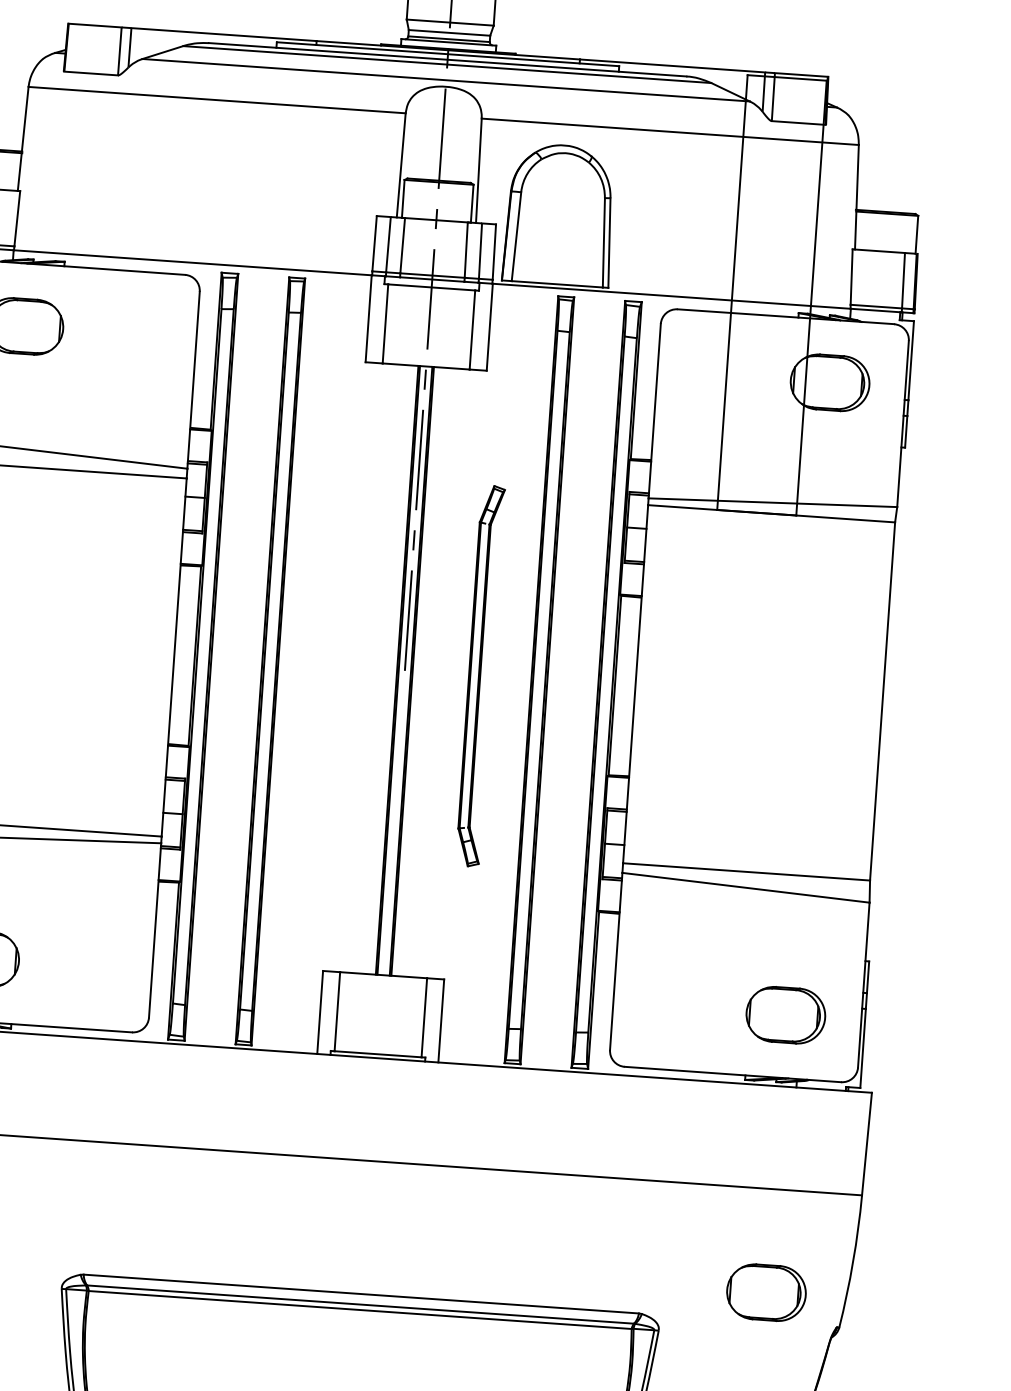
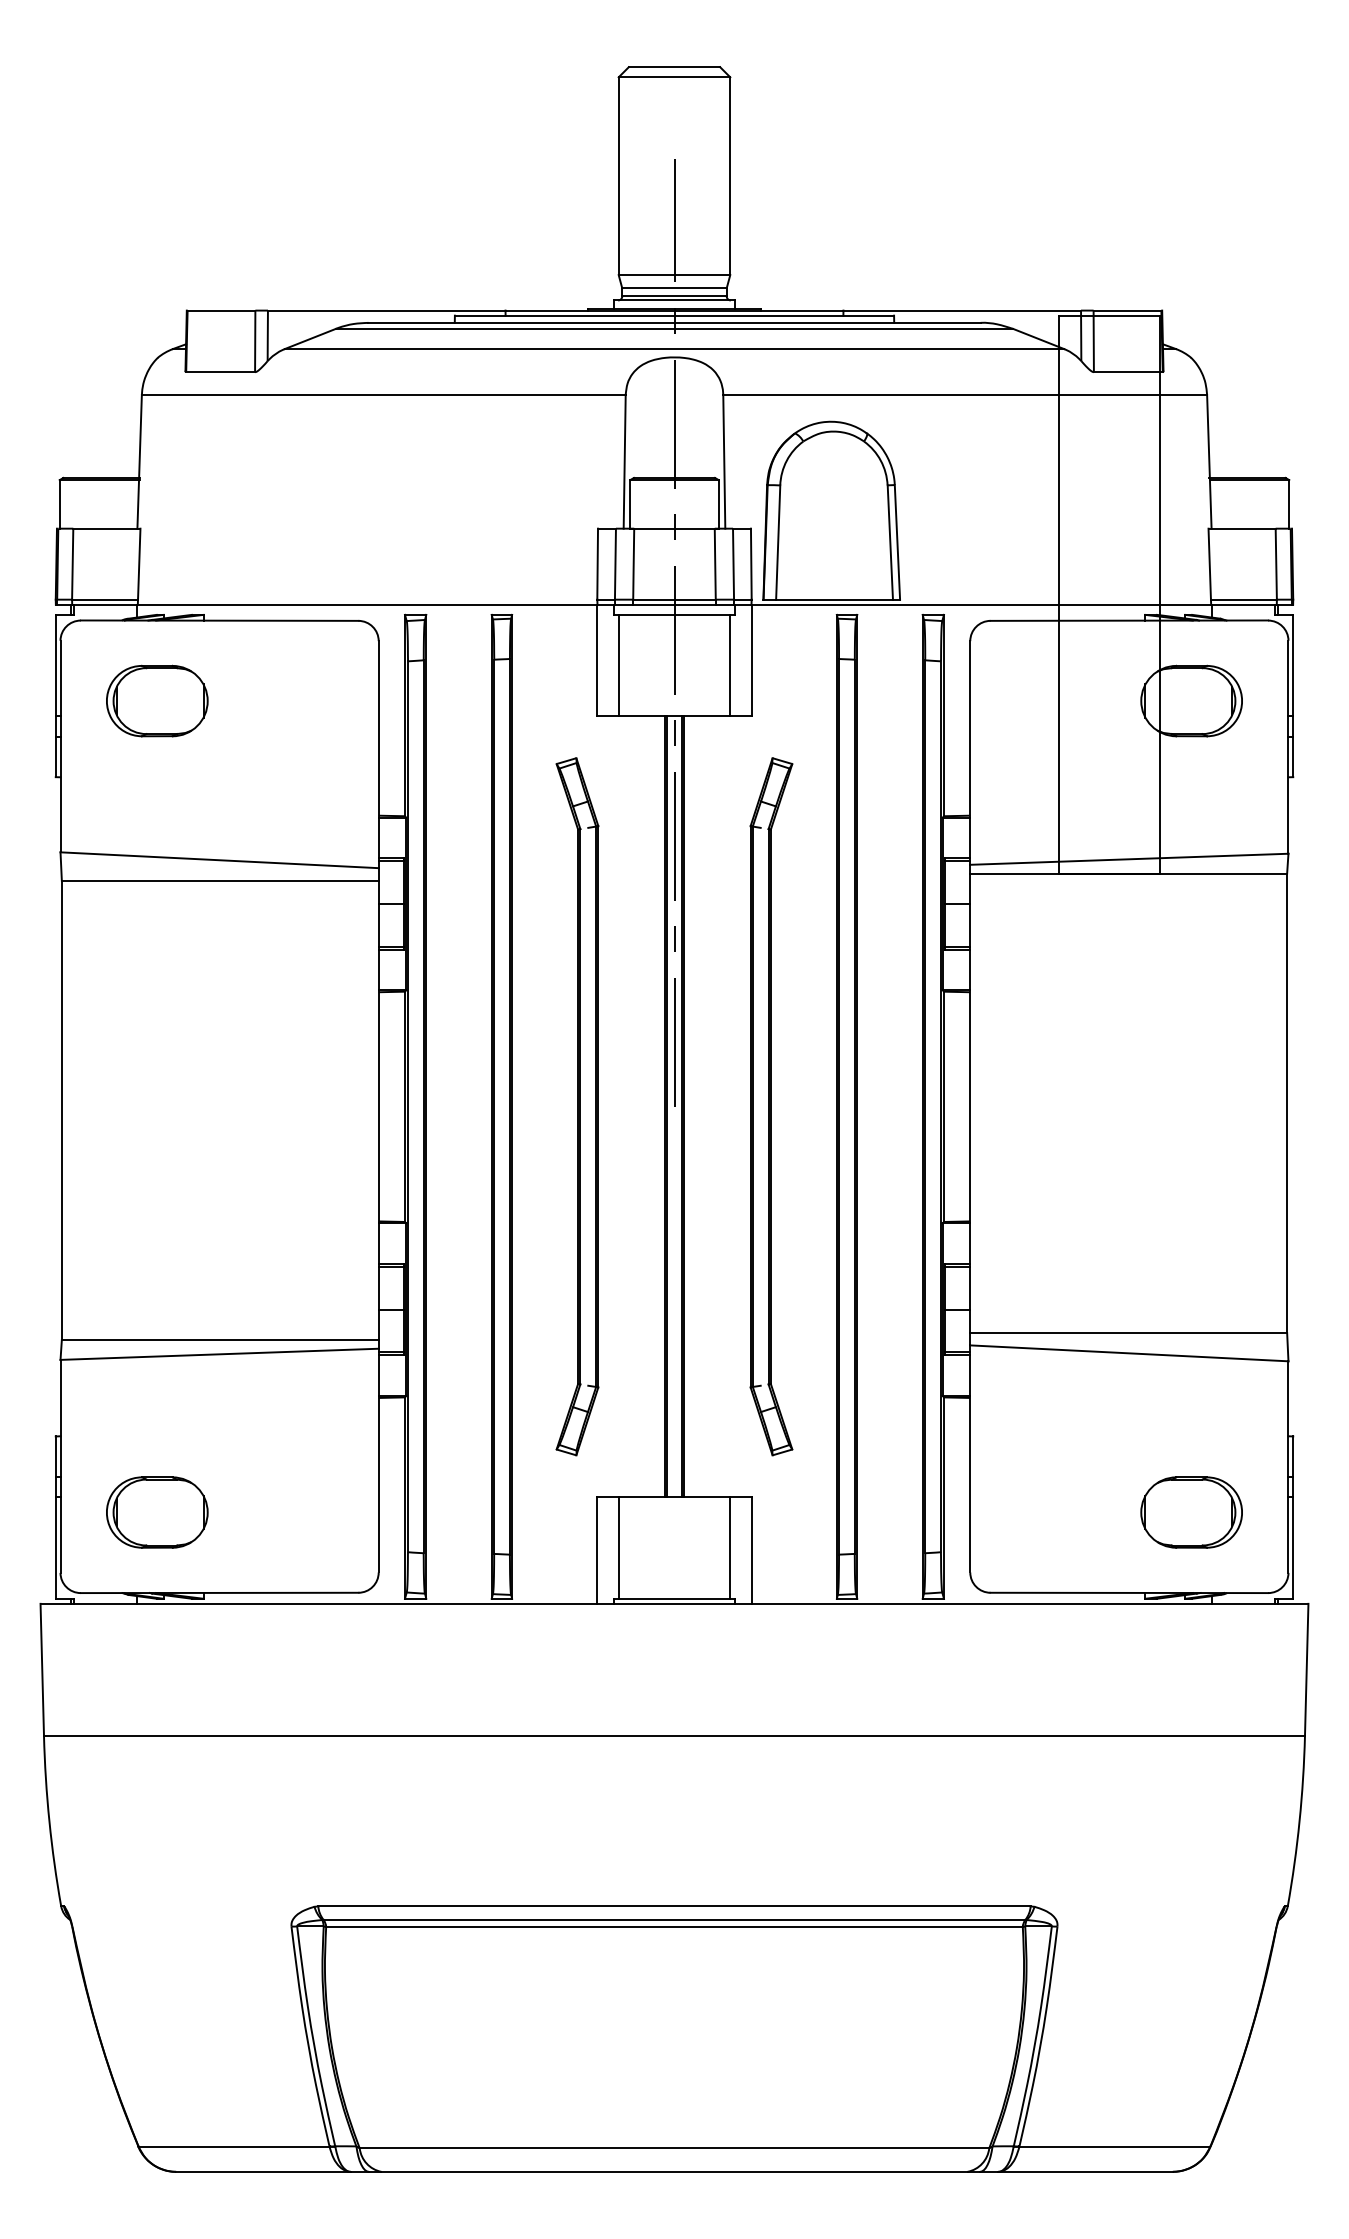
part: (329, 665) -> (577, 1106), added
part: (480, 675) -> (771, 1106), size x1.43
part: (766, 1292) -> (1191, 1868), removed

